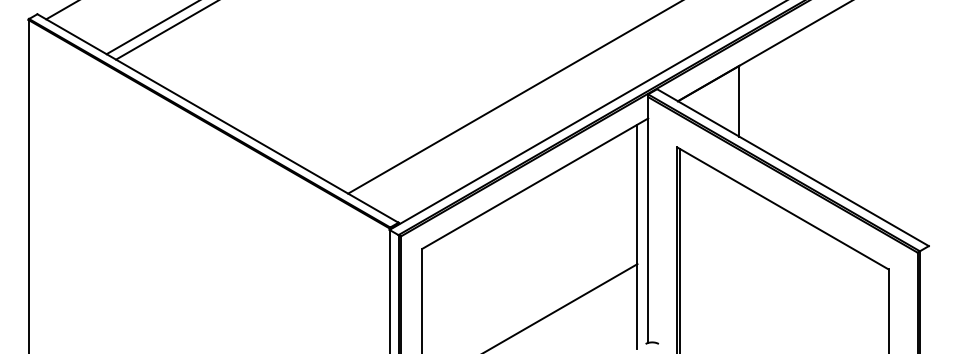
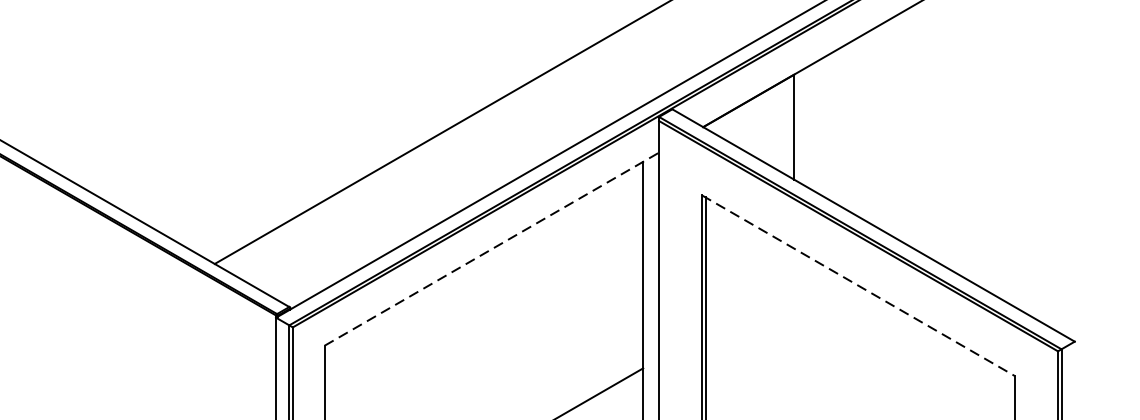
line: (535, 183) -> (492, 248), solid -> dashed
line: (783, 208) -> (859, 285), solid -> dashed

